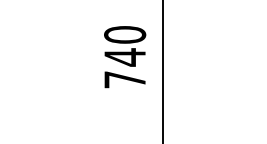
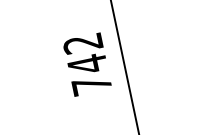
text: (125, 34) -> (83, 43), 740 -> 742

